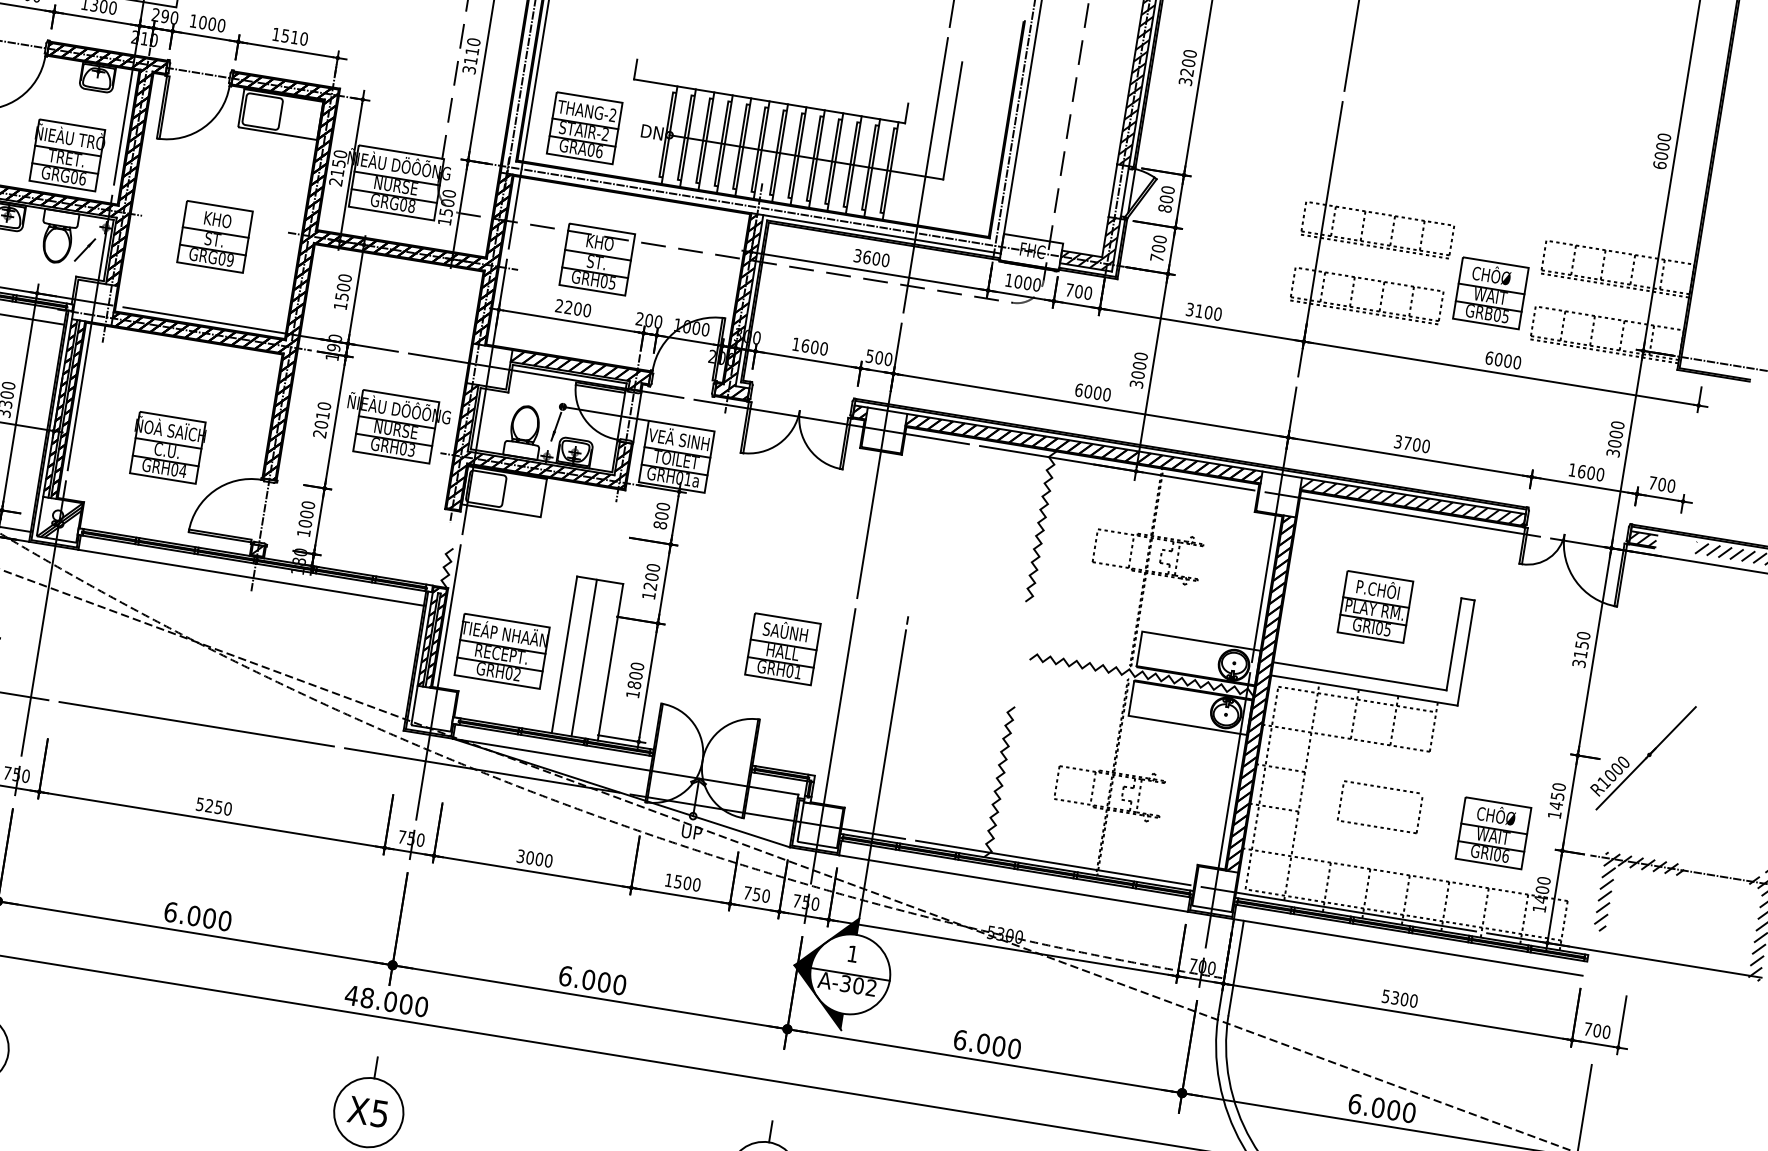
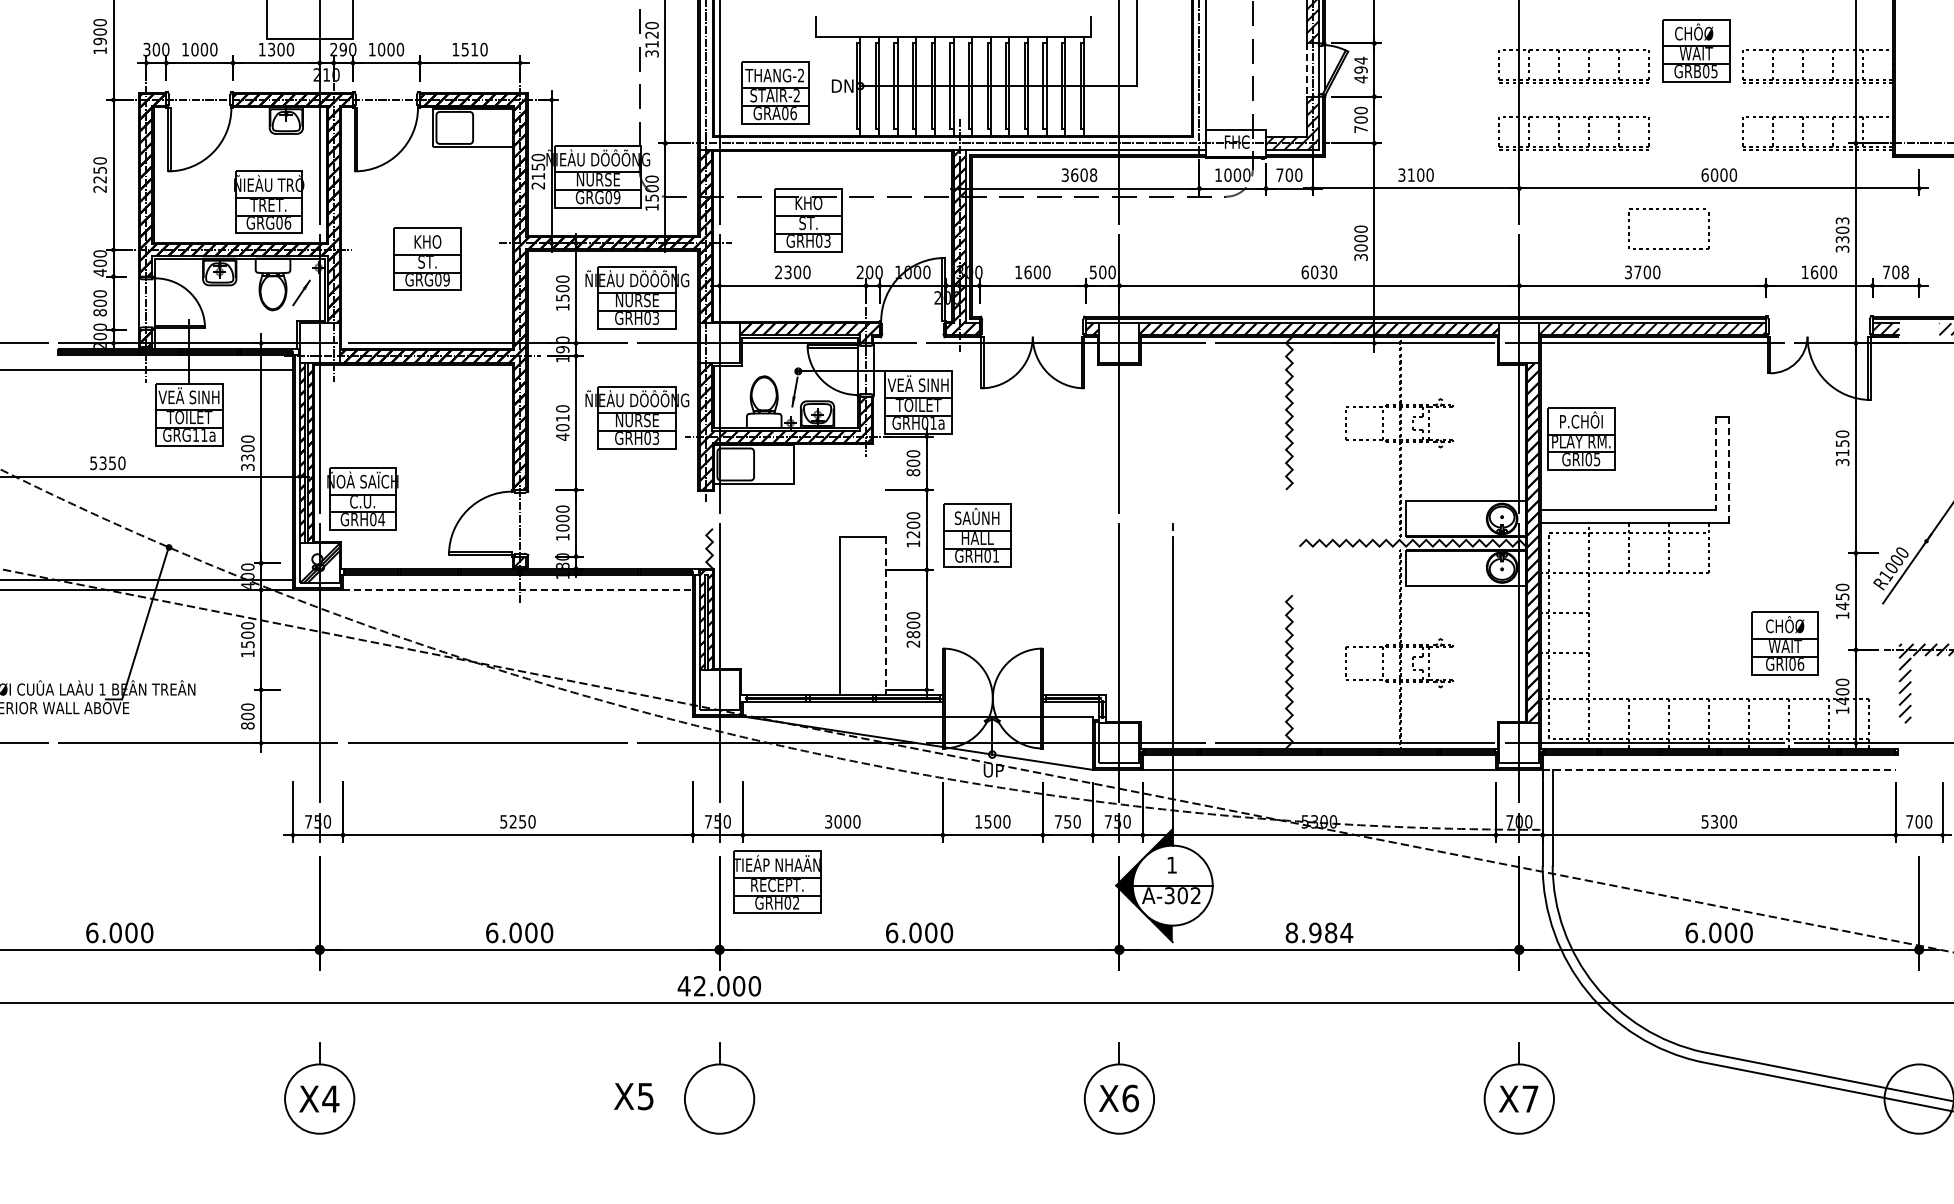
text: (471, 51) -> (651, 35), 3110 -> 3120
line: (1112, 191) -> (1306, 70), solid -> dashed
text: (1166, 198) -> (1360, 69), 800 -> 494
text: (411, 206) -> (616, 197), GRG08 -> GRG09
text: (885, 259) -> (1093, 174), 3600 -> 3608
text: (612, 282) -> (827, 240), GRH05 -> GRH03
part: (1491, 292) -> (1696, 50), moved
text: (568, 307) -> (787, 272), 2200 -> 2300
part: (415, 308) -> (637, 297), added
text: (1097, 393) -> (1323, 272), 6000 -> 6030
text: (319, 433) -> (562, 436), 2010 -> 4010
text: (1616, 434) -> (1842, 230), 3000 -> 3303
part: (167, 447) -> (362, 498), moved
text: (1670, 485) -> (1904, 271), 700 -> 708
line: (250, 577) -> (517, 589), solid -> dashed
part: (1375, 606) -> (1581, 438), moved
line: (1453, 644) -> (1715, 463), solid -> dashed
part: (783, 649) -> (977, 535), moved
part: (502, 650) -> (777, 881), moved
line: (1466, 653) -> (1729, 470), solid -> dashed
line: (584, 657) -> (859, 615), removed
line: (610, 662) -> (886, 616), solid -> dashed
text: (632, 693) -> (912, 643), 1800 -> 2800
part: (1383, 788) -> (1669, 209), moved
line: (1408, 947) -> (1719, 769), solid -> dashed
text: (366, 998) -> (699, 986), 48.000 -> 42.000
text: (987, 1044) -> (1319, 932), 6.000 -> 8.984
text: (367, 1111) -> (633, 1096), moved

